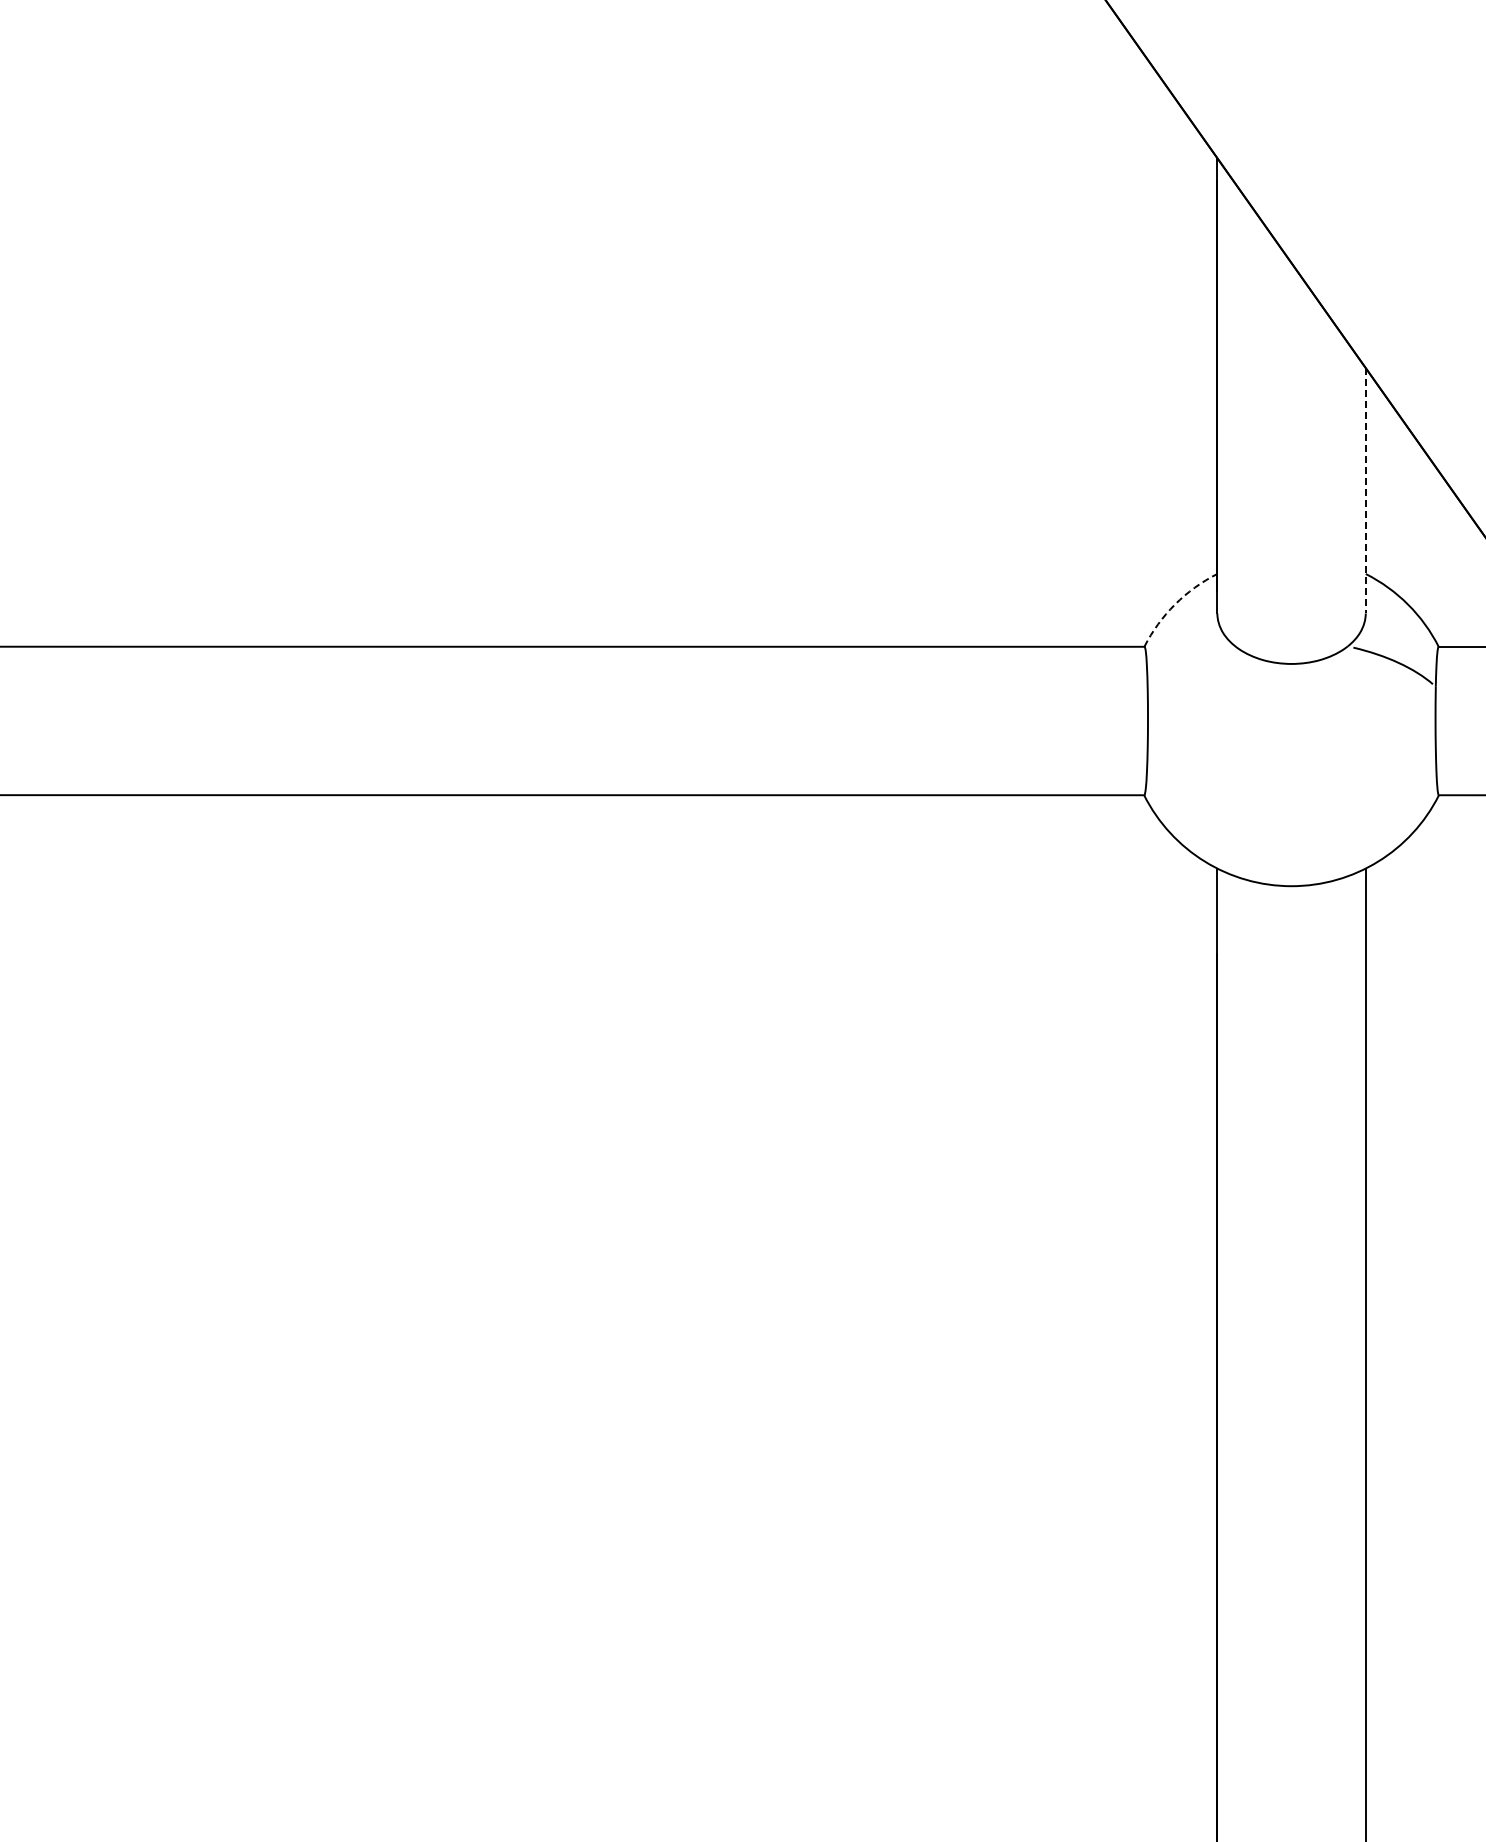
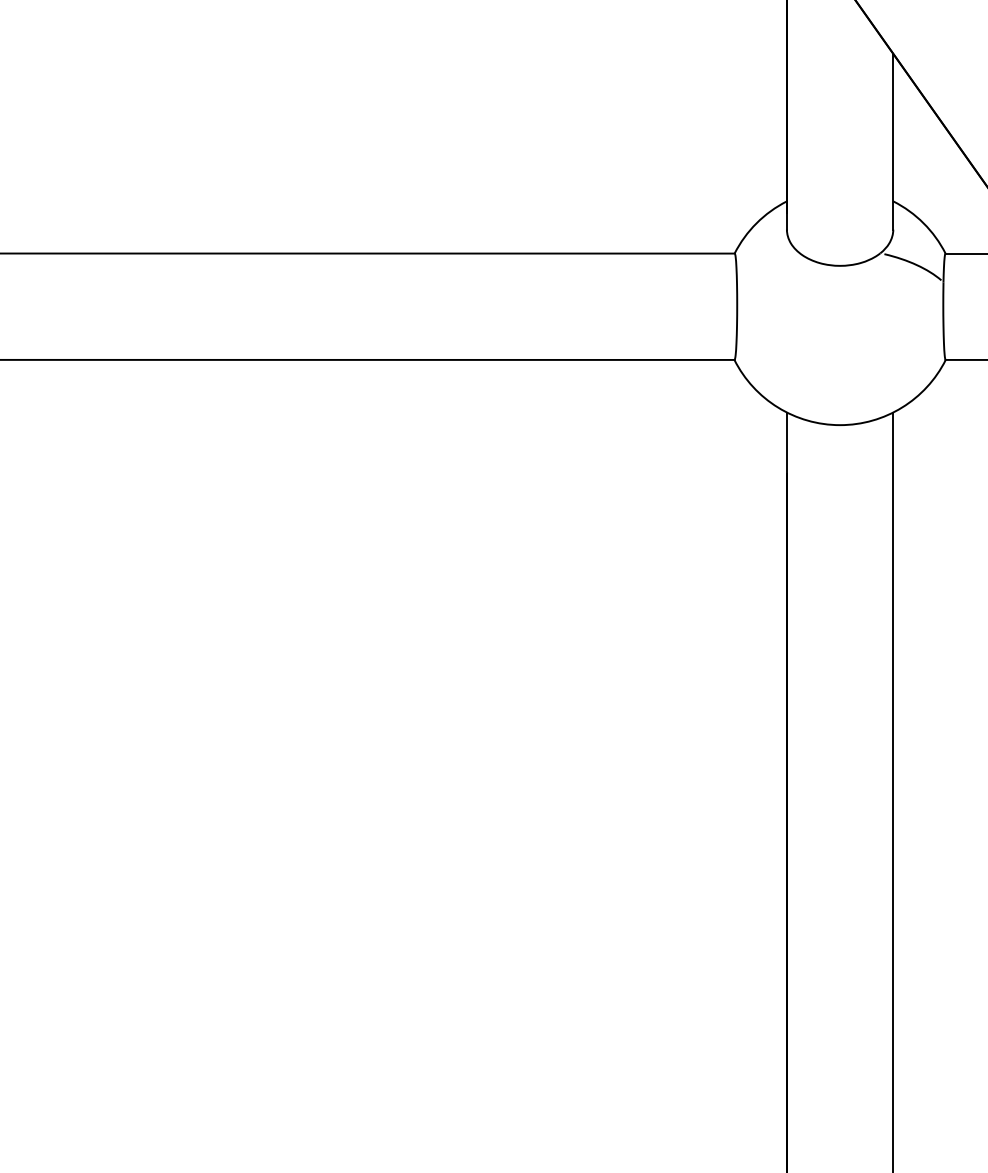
line: (1365, 490) -> (893, 141), dashed -> solid
arc: (1175, 604) -> (756, 223), dashed -> solid

